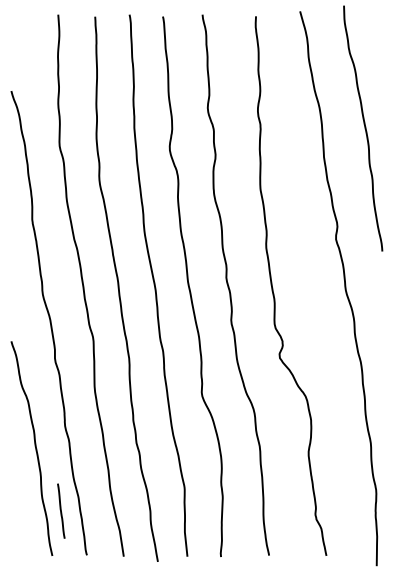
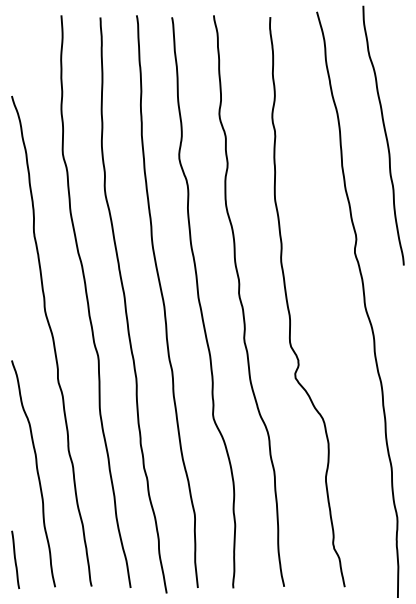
line: (61, 510) -> (15, 559), moved

